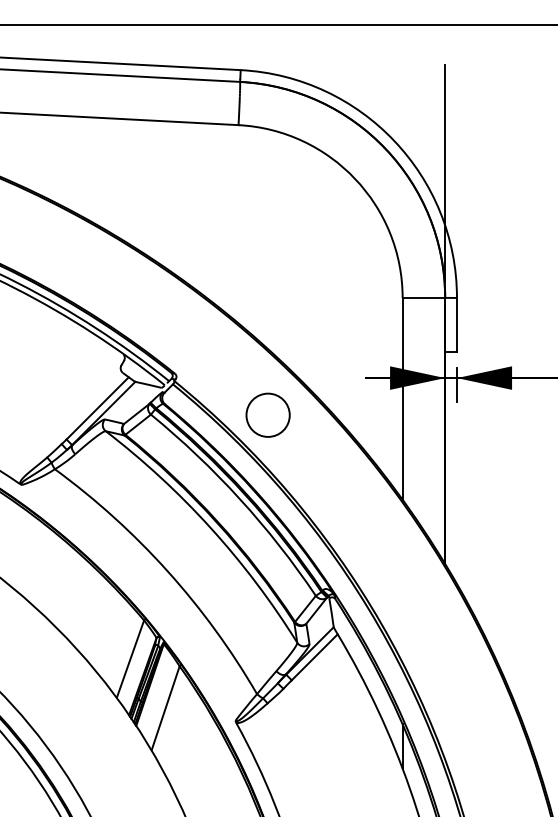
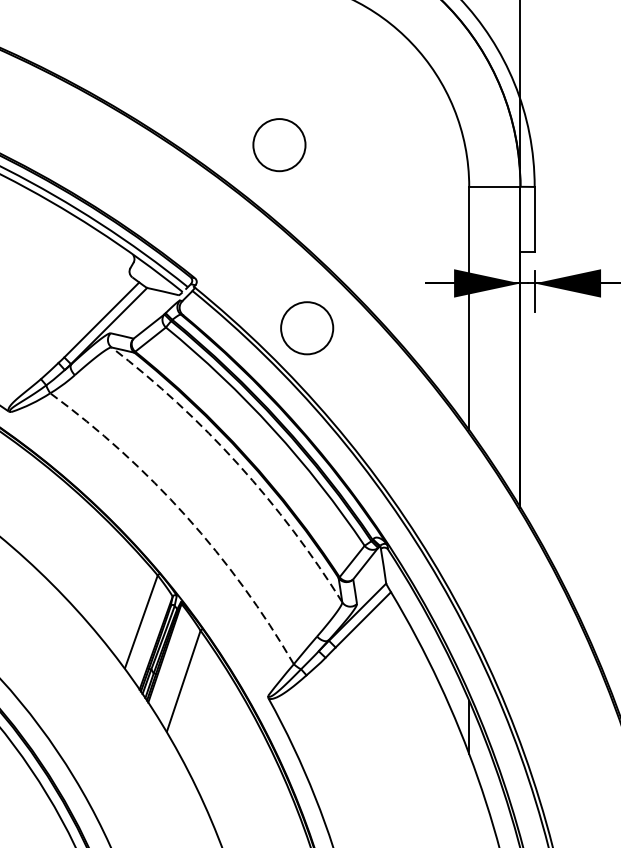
circle: (244, 262) -> (278, 144), added
arc: (211, 528) -> (238, 464), solid -> dashed
arc: (167, 571) -> (185, 516), solid -> dashed

